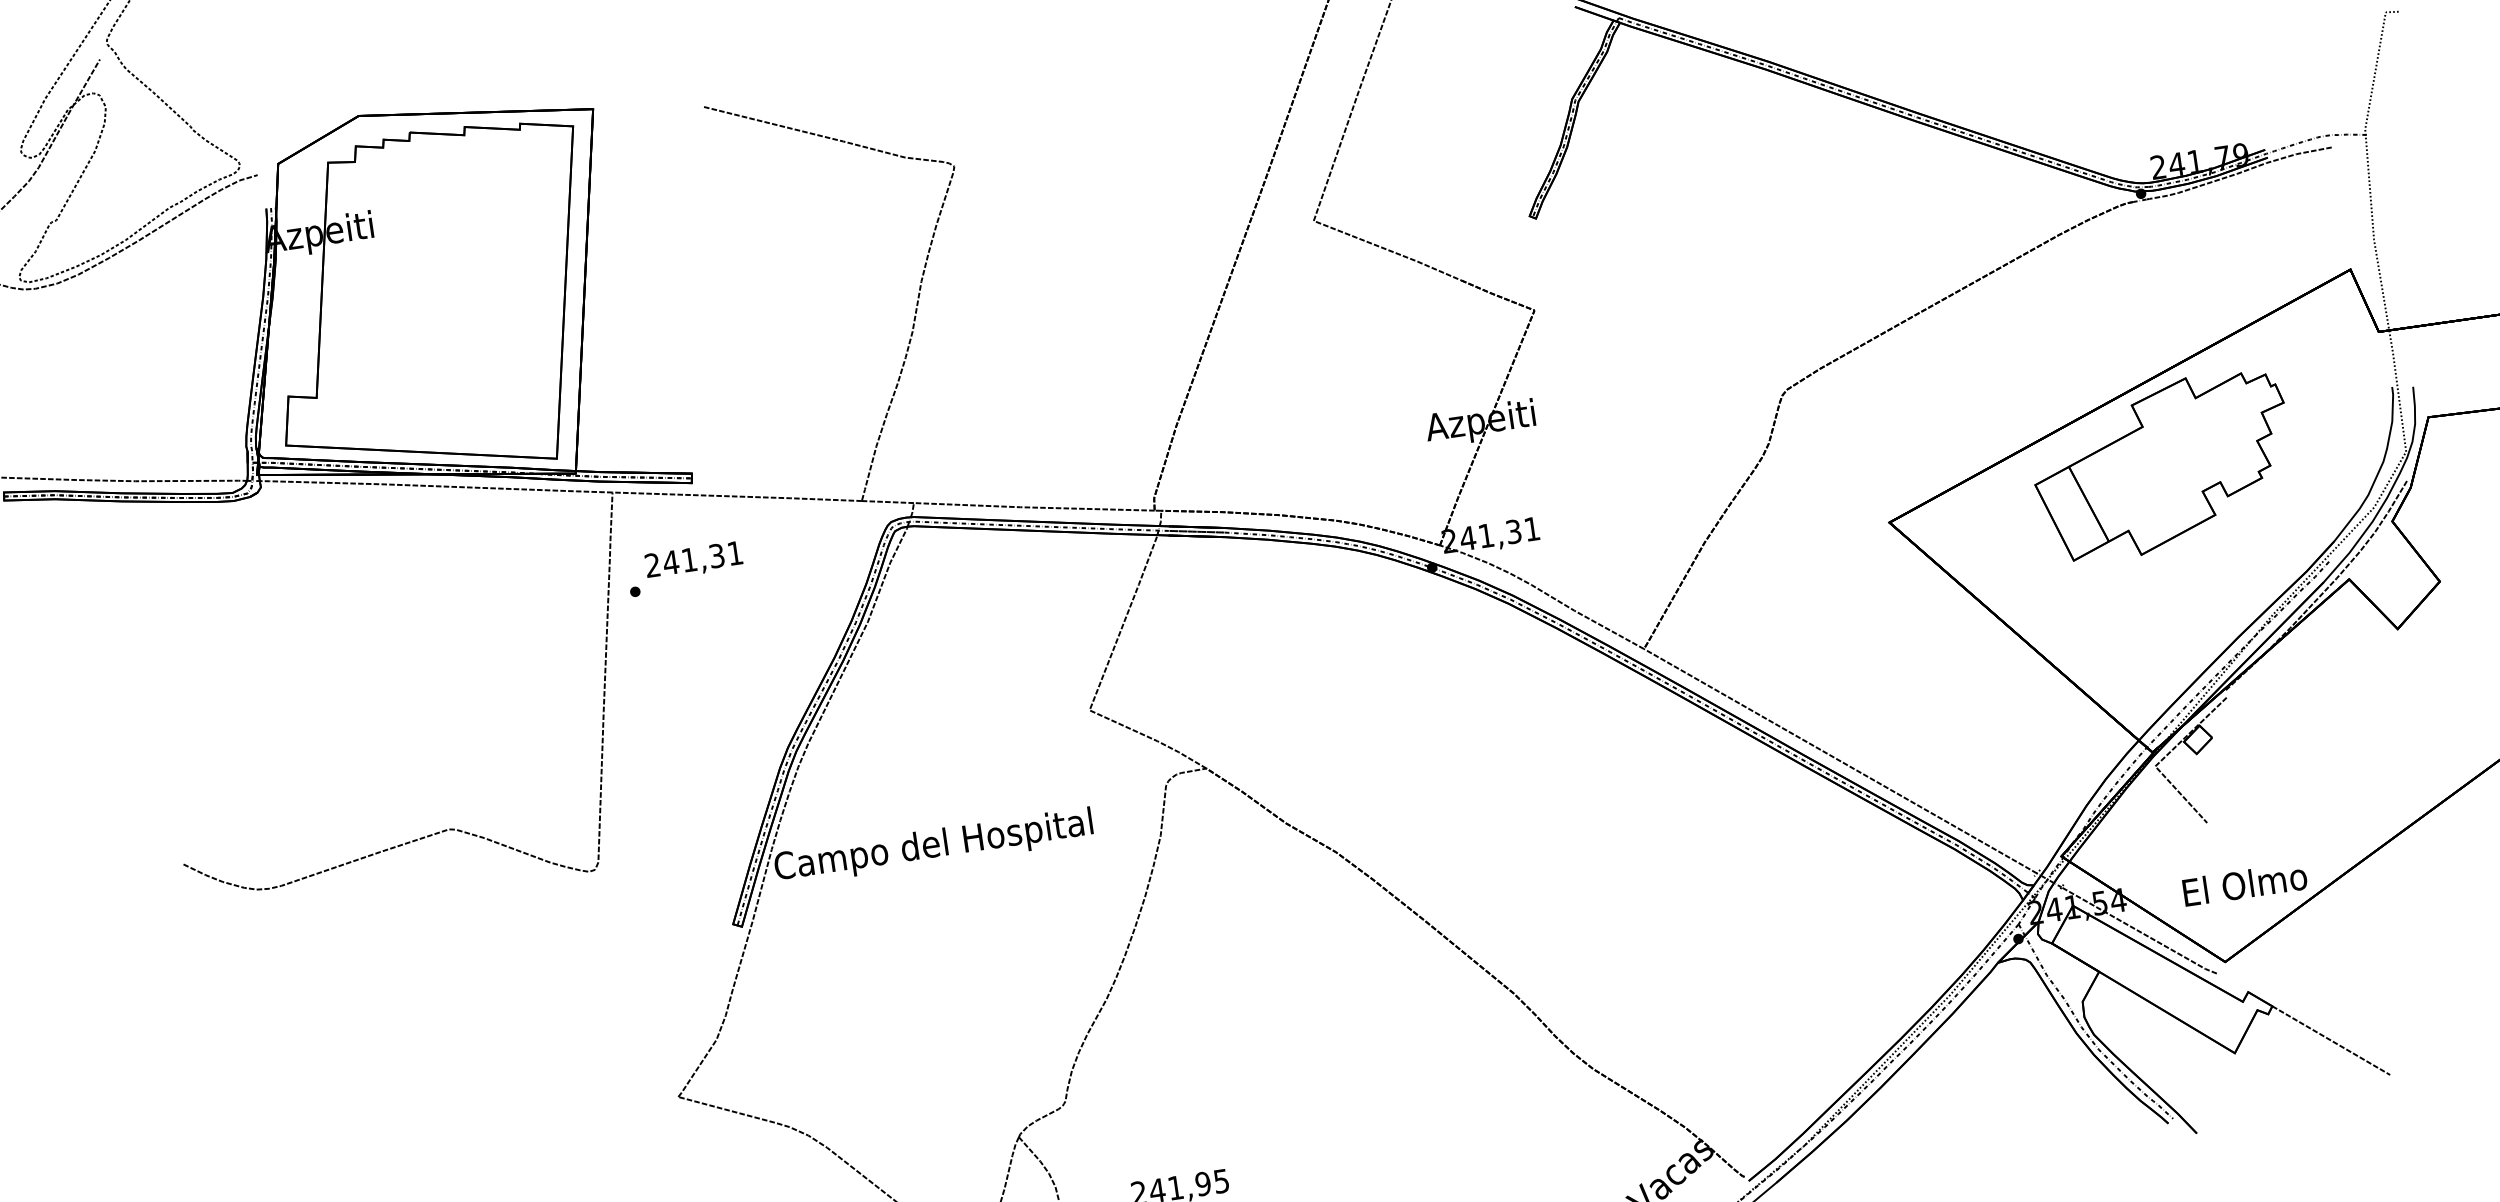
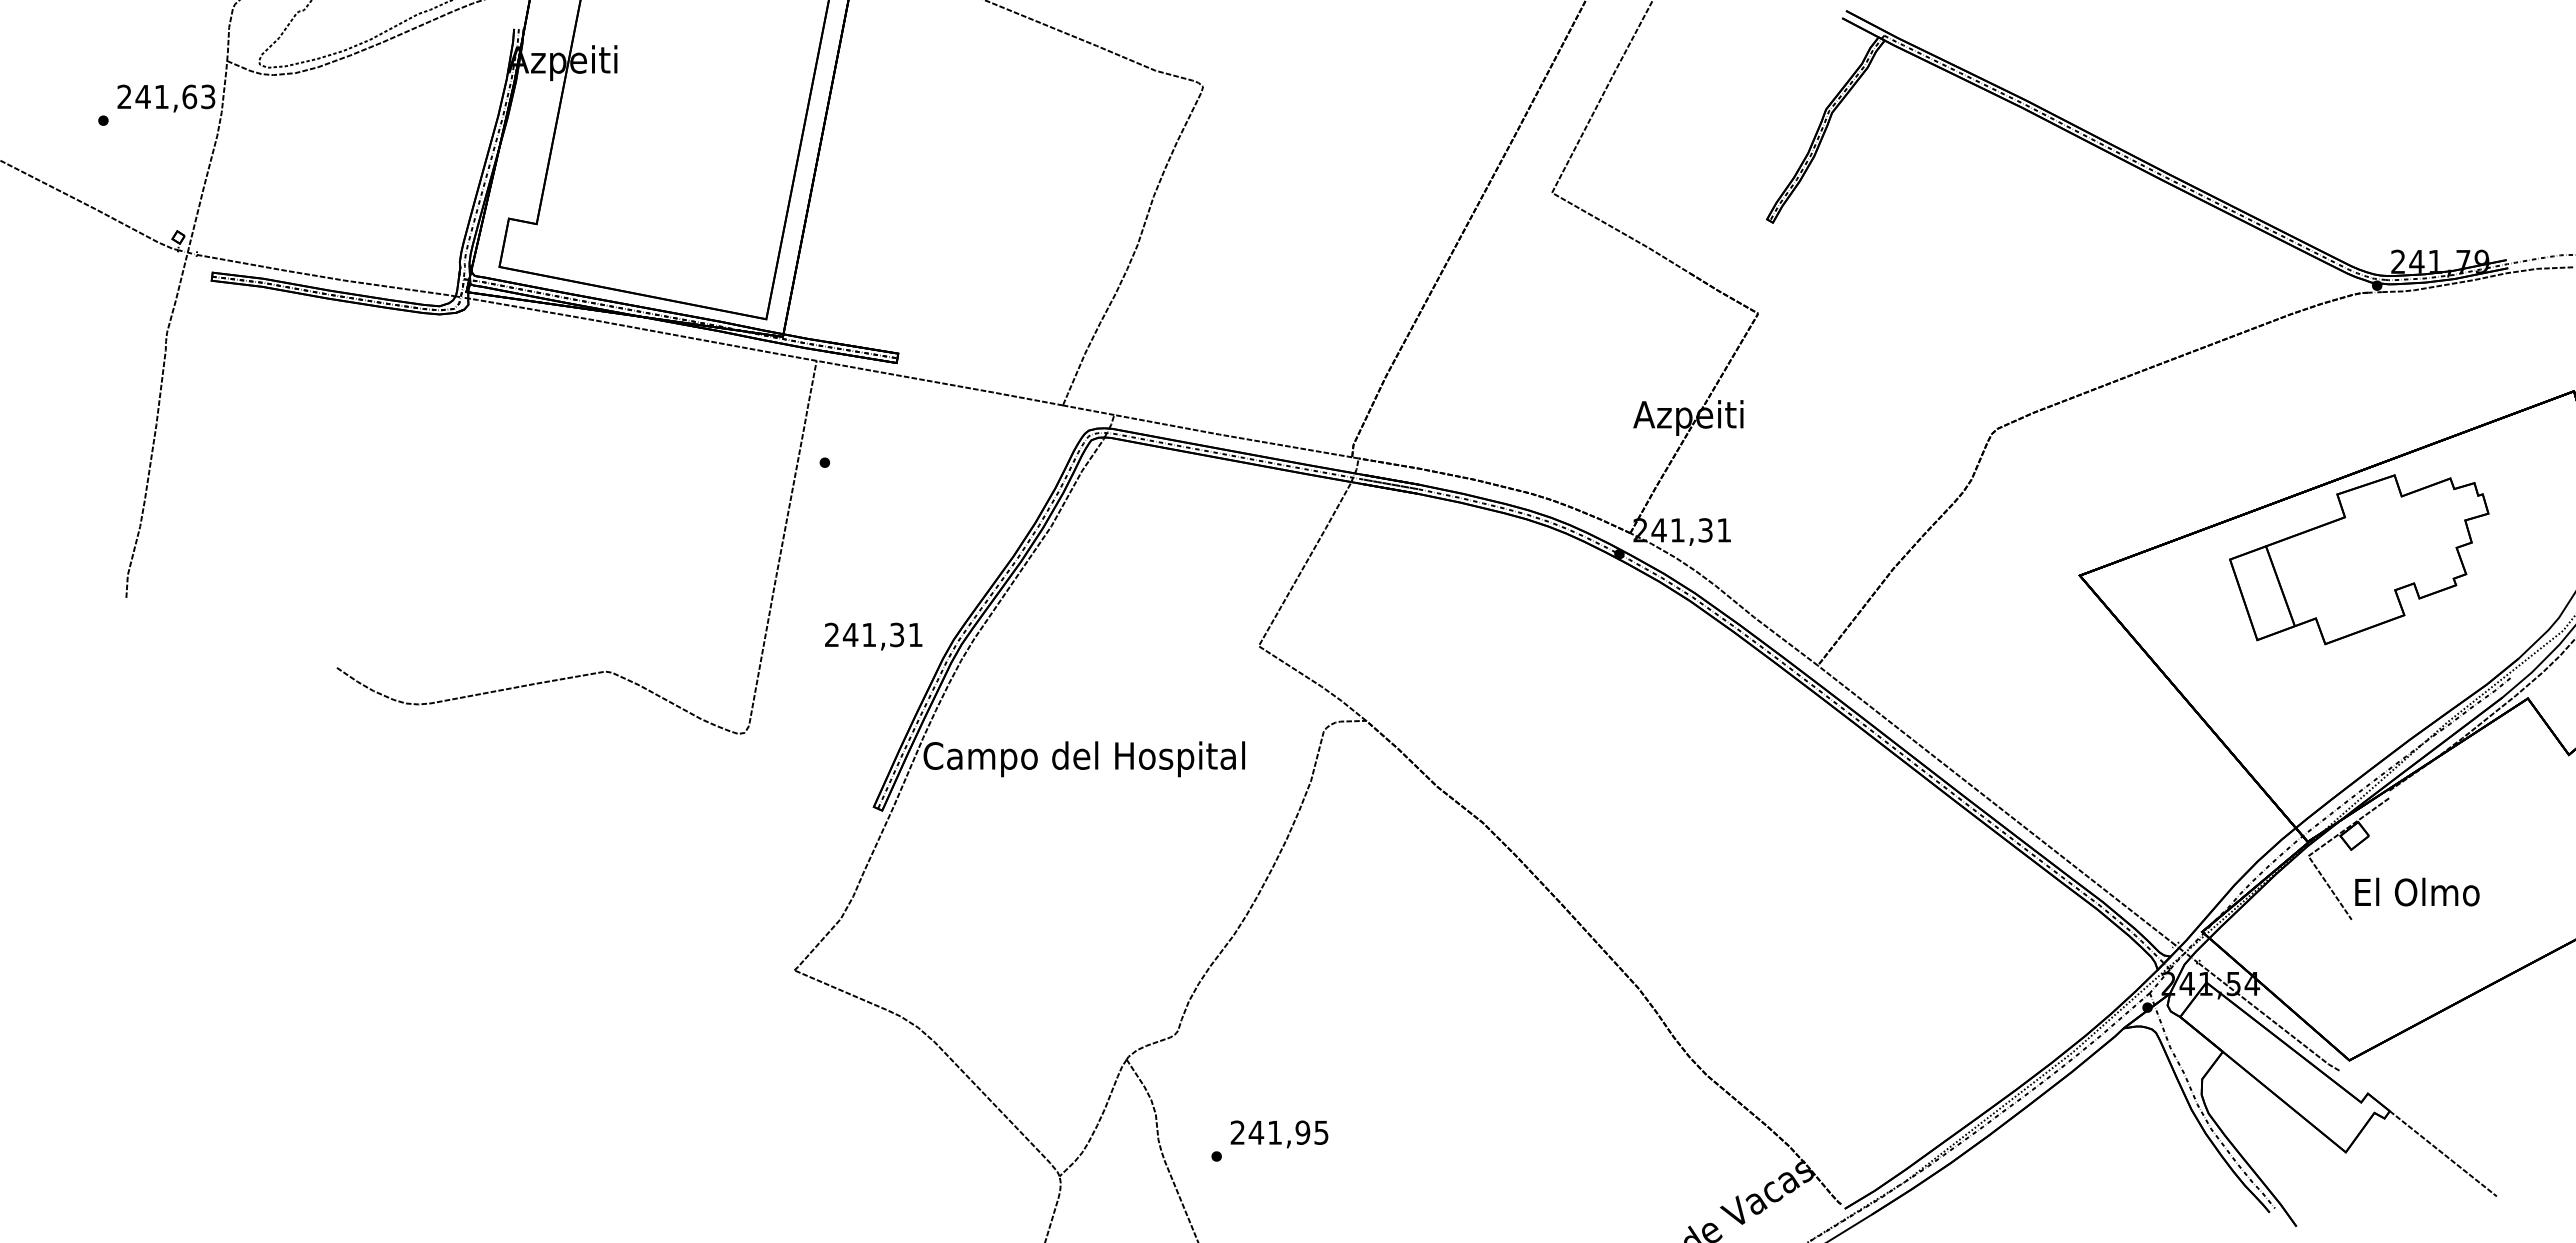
text: (693, 560) -> (873, 636), moved
text: (2245, 883) -> (2417, 891), moved

